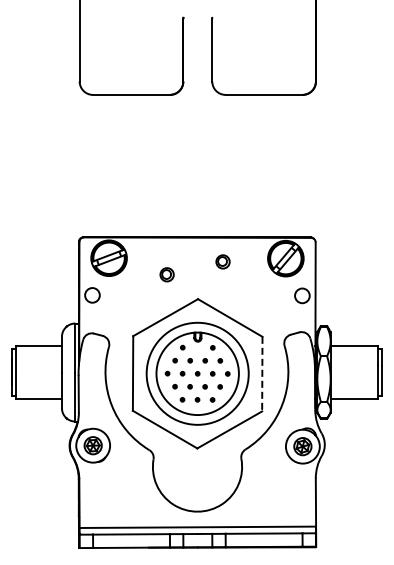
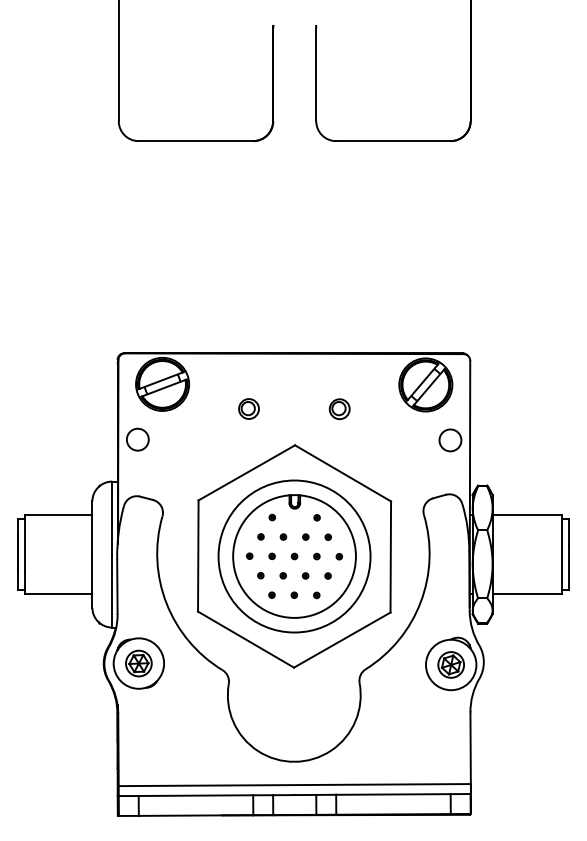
part: (222, 261) -> (338, 408), moved
line: (262, 374) -> (391, 557), dashed -> solid

